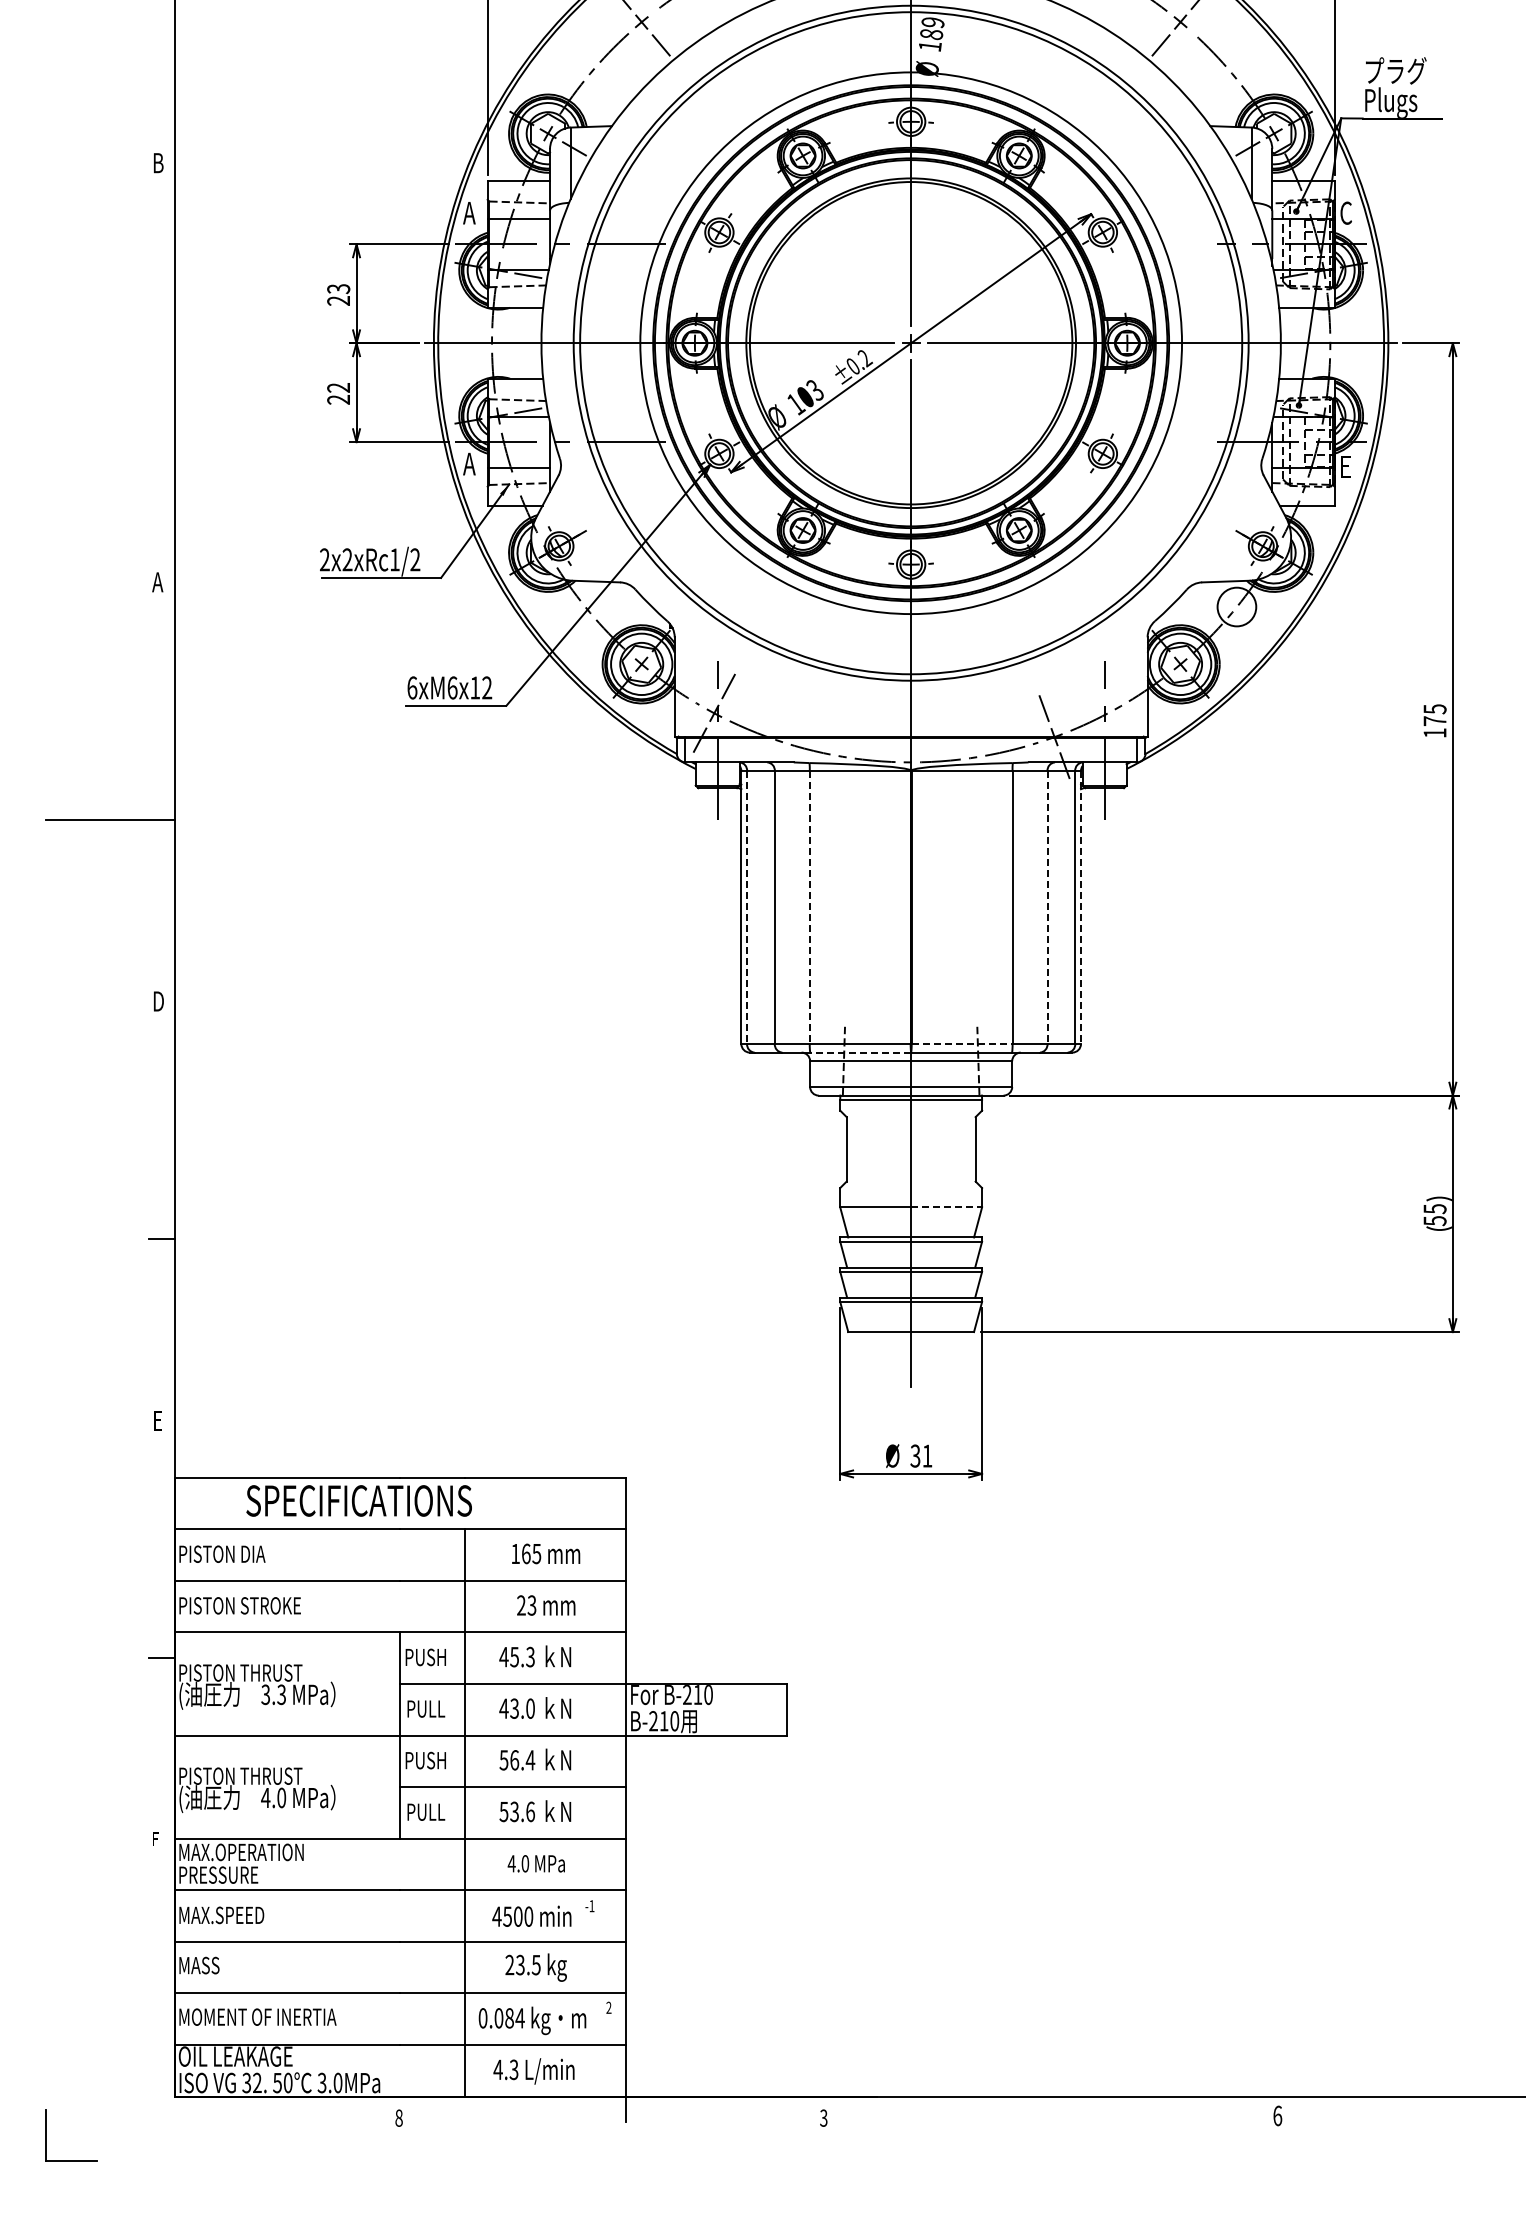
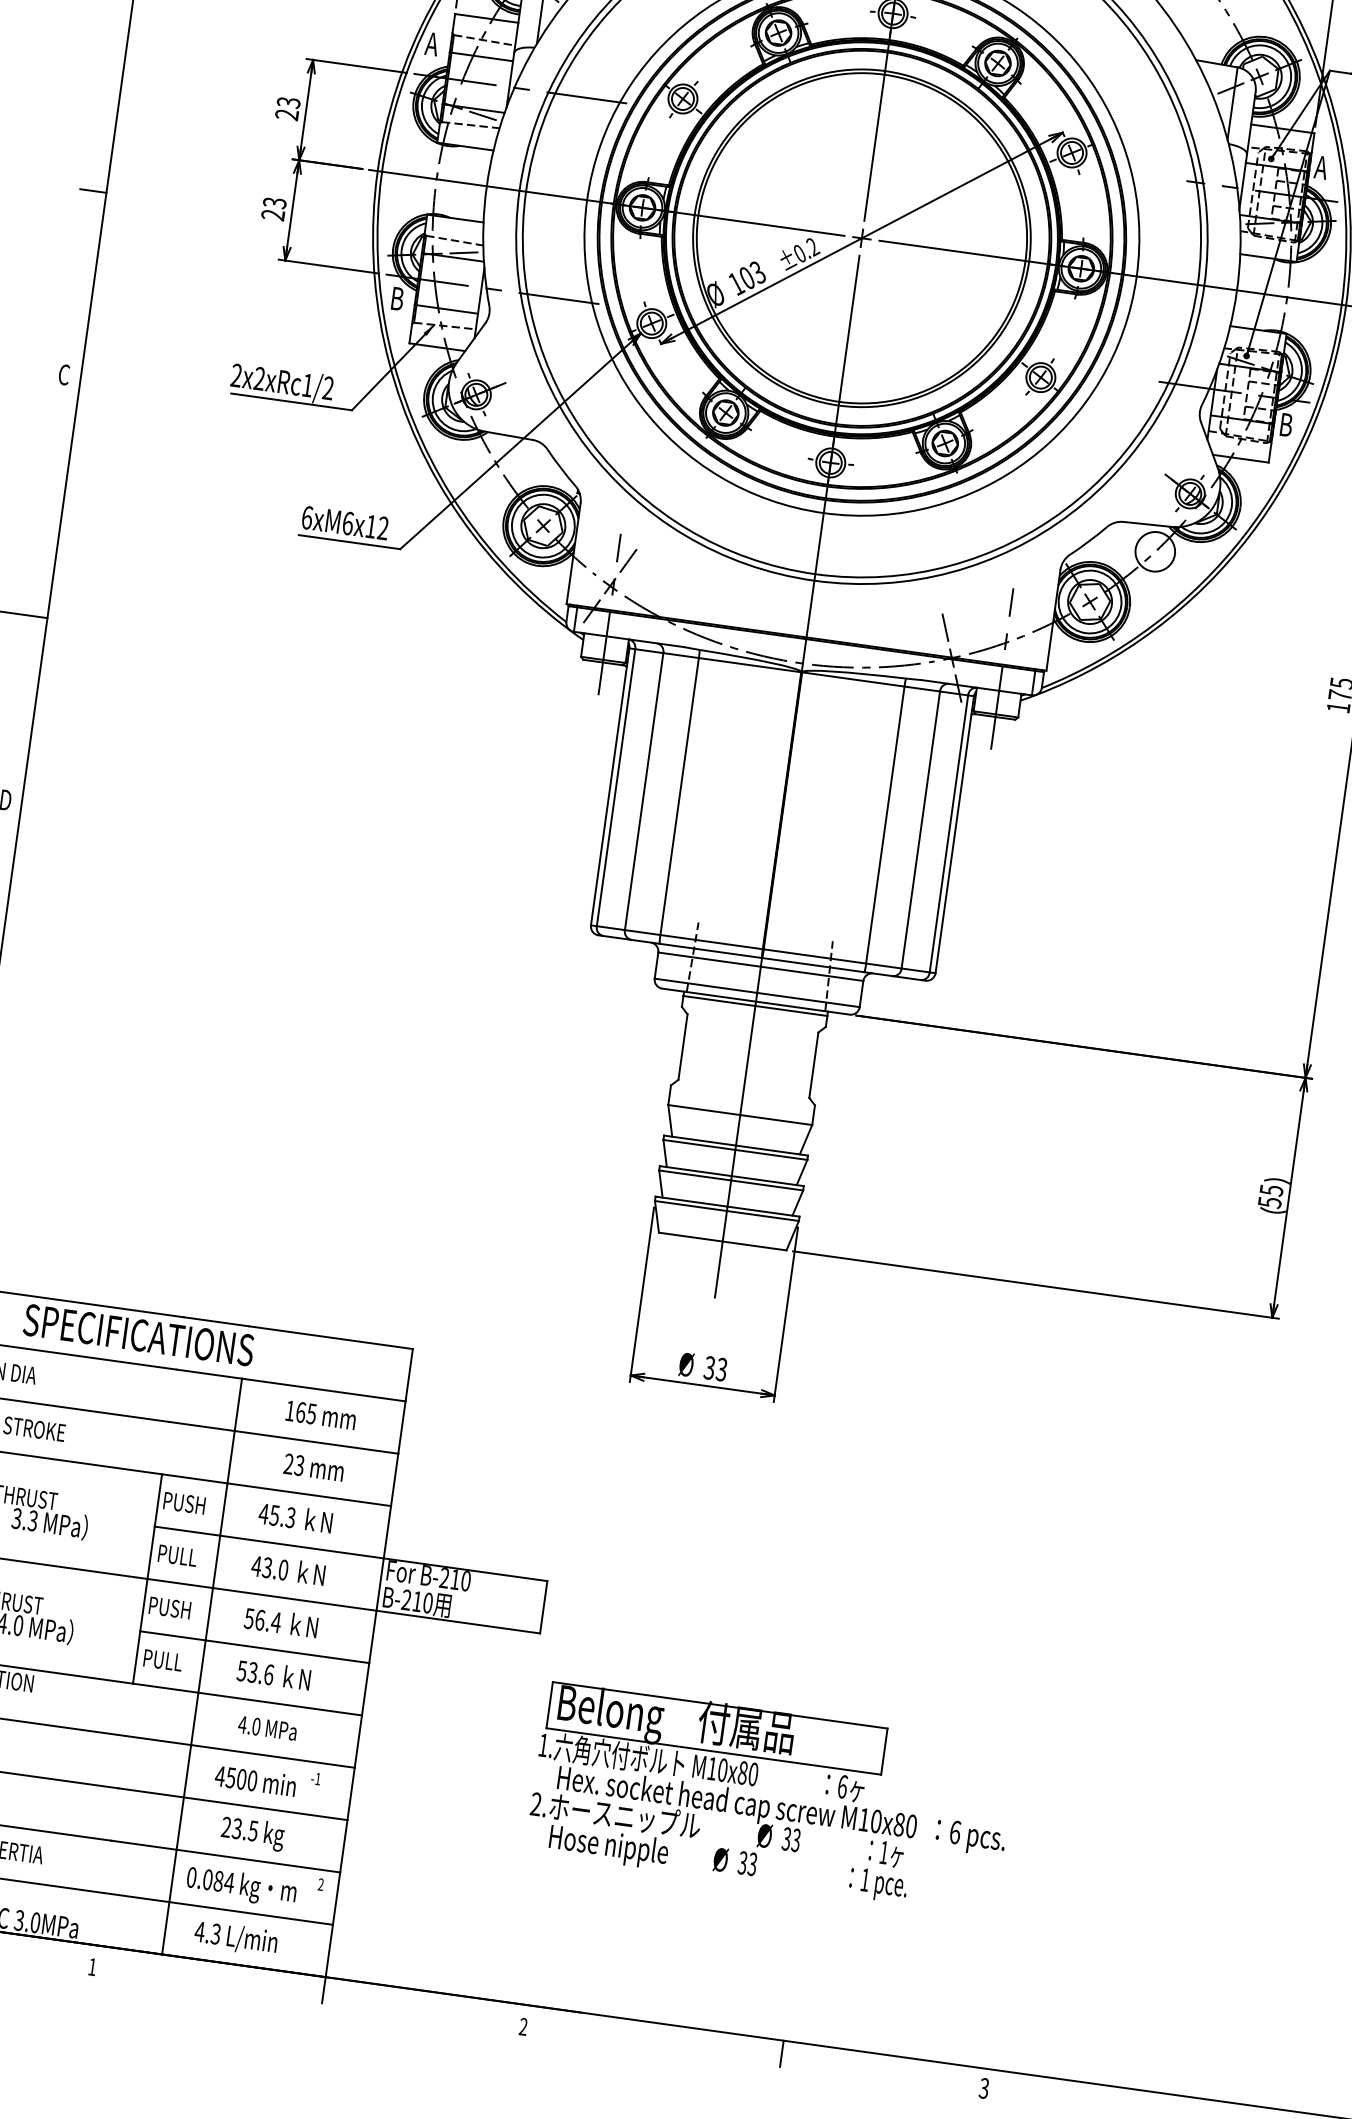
text: (1345, 212) -> (1321, 166), C -> A
text: (338, 387) -> (274, 202), 22 -> 23
line: (161, 400) -> (93, 190), added
text: (469, 463) -> (396, 298), A -> B
text: (1346, 466) -> (1286, 424), E -> B
text: (157, 582) -> (63, 374), A -> C
line: (747, 908) -> (616, 788), dashed -> solid
line: (809, 908) -> (679, 797), dashed -> solid
line: (1047, 908) -> (920, 831), dashed -> solid
line: (1080, 908) -> (954, 835), dashed -> solid
line: (962, 1044) -> (815, 957), dashed -> solid
line: (860, 1052) -> (710, 950), dashed -> solid
line: (947, 1207) -> (777, 1120), dashed -> solid
text: (927, 1455) -> (721, 1369), 31 -> 33
part: (1032, 1863) -> (771, 1797), added
line: (1077, 2109) -> (782, 2053), added
text: (1277, 2115) -> (984, 2087), 6 -> 3
text: (398, 2117) -> (92, 1966), 8 -> 1
text: (823, 2118) -> (523, 2027), 3 -> 2

